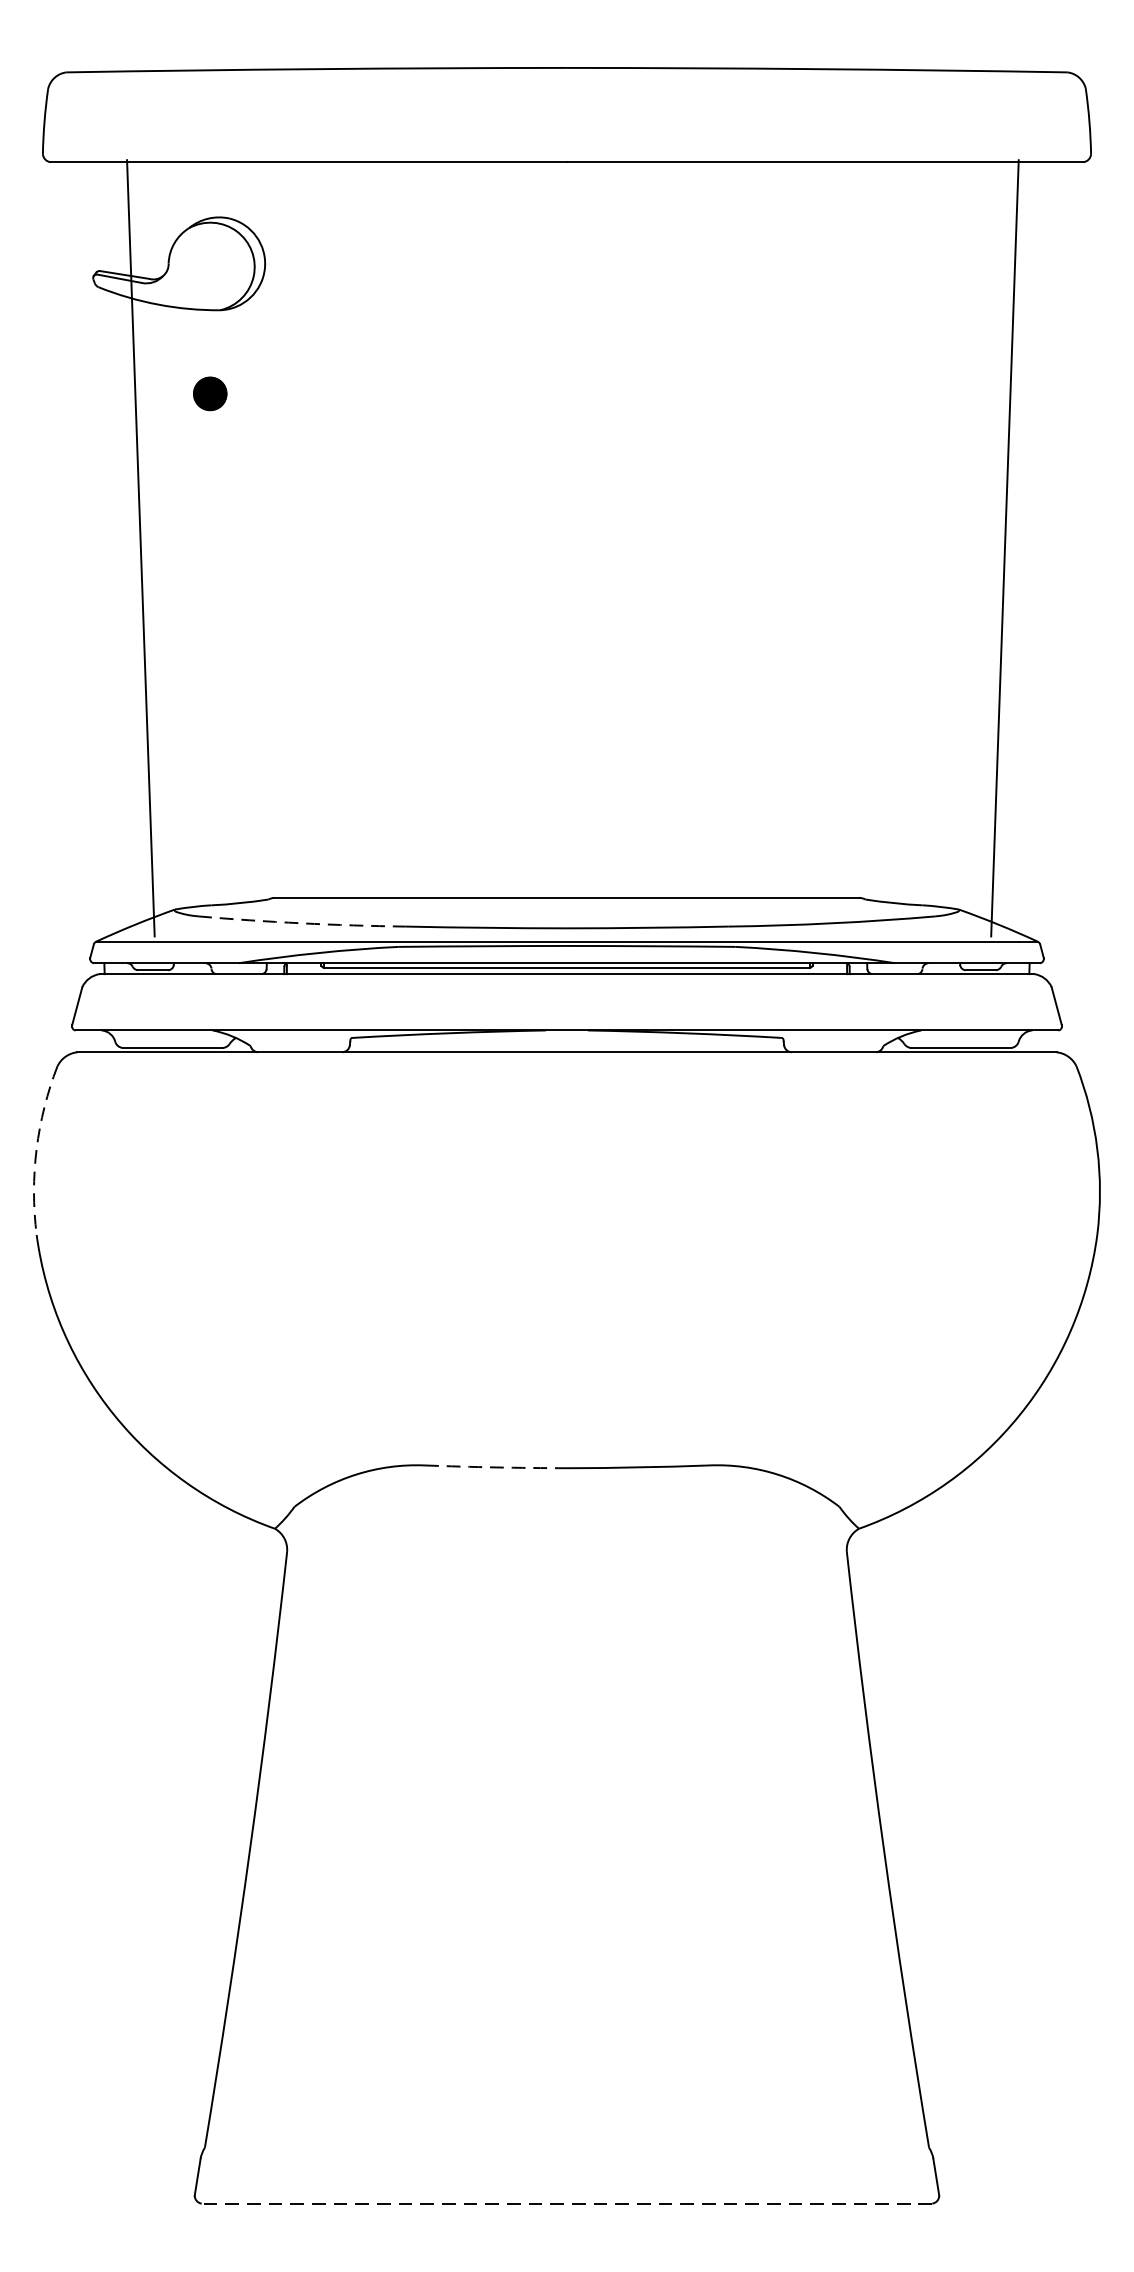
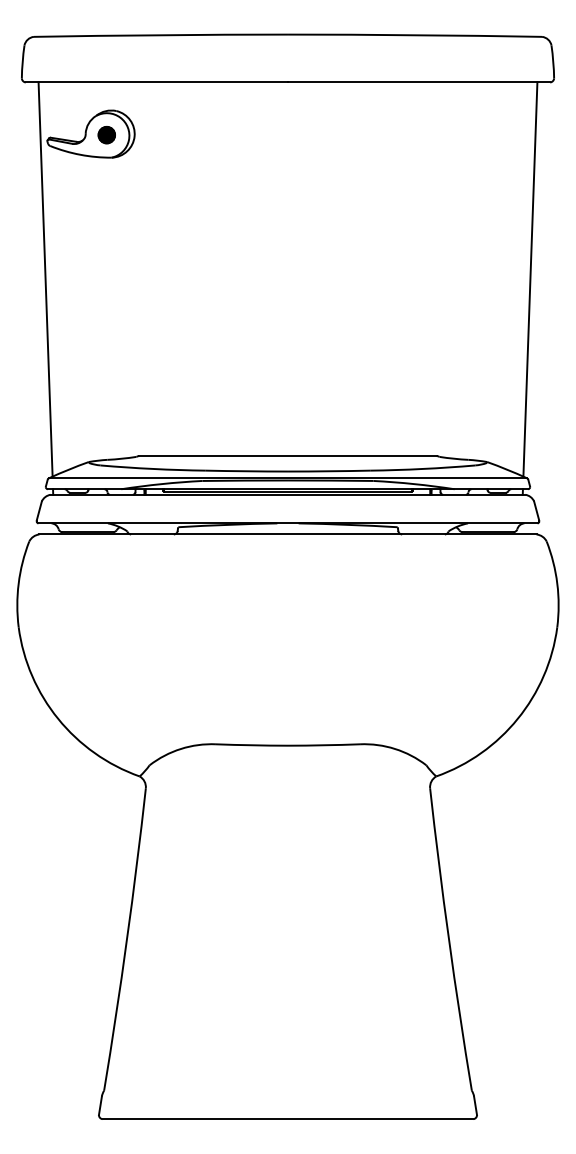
part: (209, 394) -> (106, 135), moved
line: (140, 548) -> (45, 279), moved
line: (1005, 548) -> (530, 279), moved
arc: (302, 924) -> (153, 469), dashed -> solid
arc: (36, 1148) -> (18, 583), dashed -> solid
arc: (495, 1467) -> (251, 745), dashed -> solid
line: (566, 2204) -> (287, 1119), dashed -> solid

